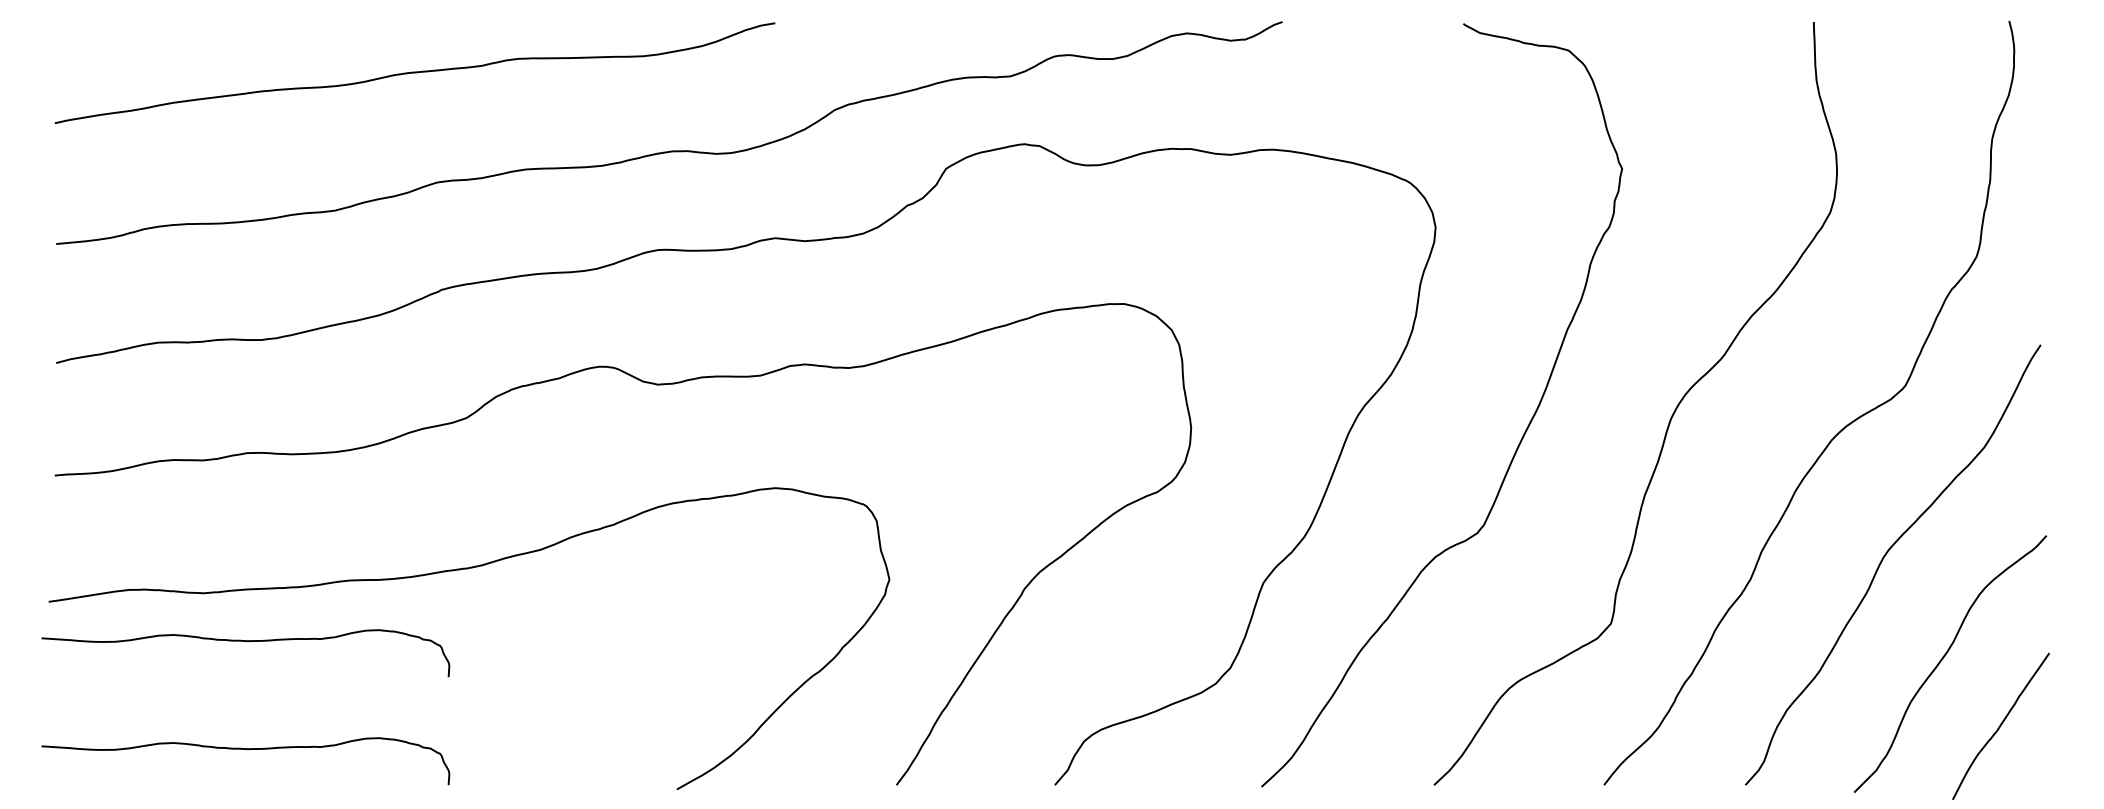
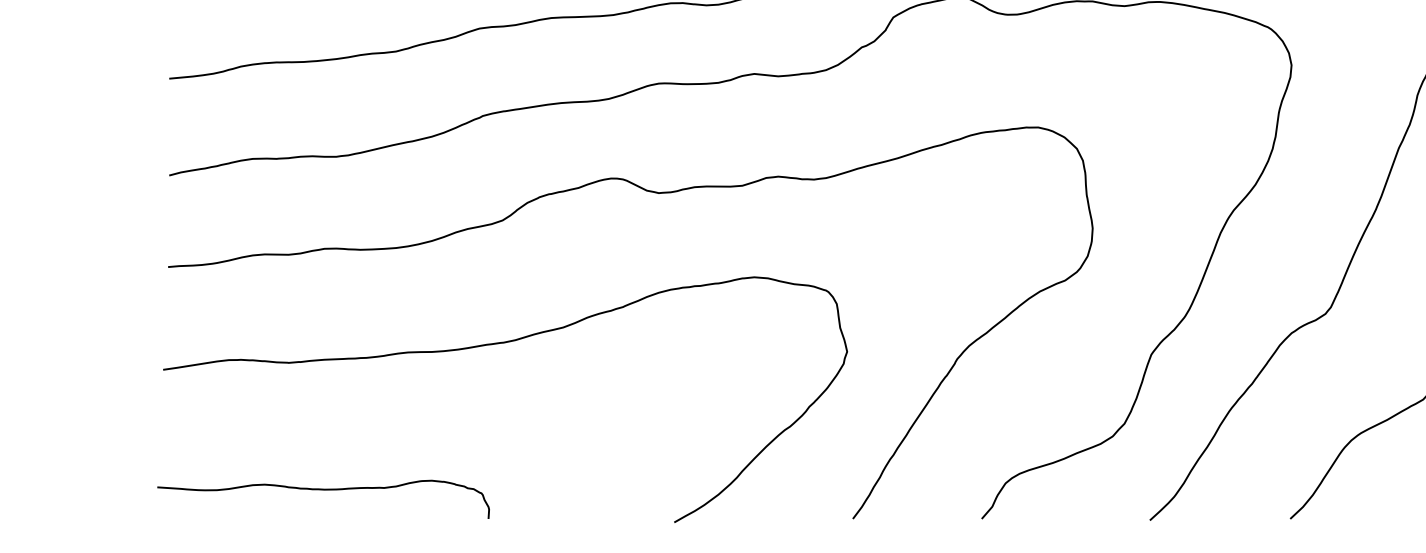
curve: (245, 641) -> (323, 402), removed

